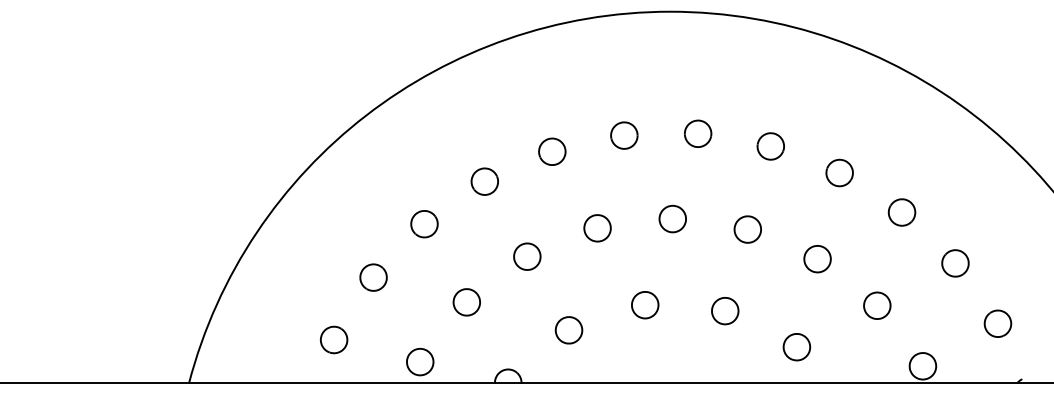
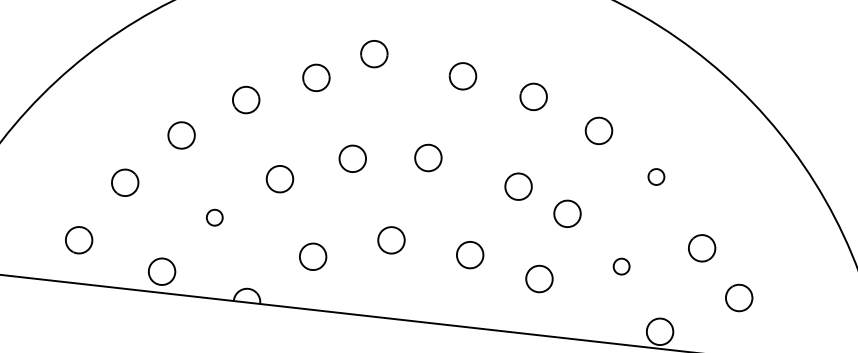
part: (624, 135) -> (374, 54), moved
part: (901, 212) -> (655, 176), size x0.6
part: (747, 229) -> (518, 186), moved
part: (955, 263) -> (702, 248), moved
part: (466, 302) -> (214, 217), size x0.6
part: (877, 305) -> (621, 266), size x0.6
part: (796, 347) -> (539, 279), moved

